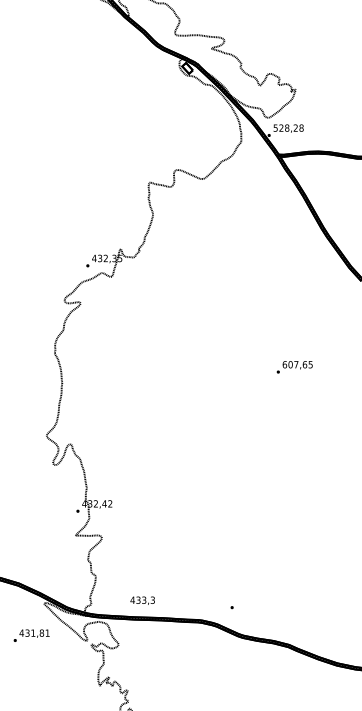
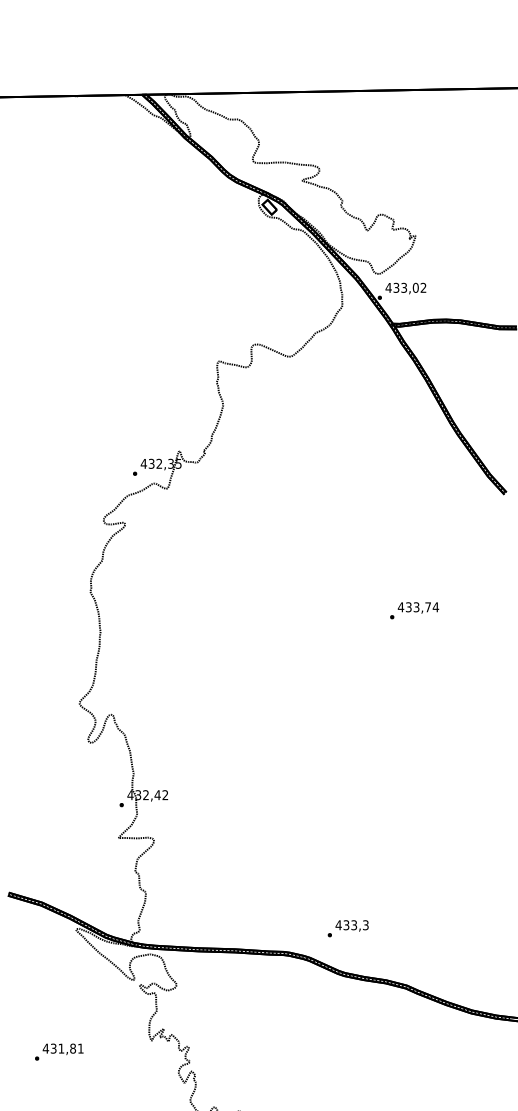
text: (288, 127) -> (405, 287), 528,28 -> 433,02
text: (297, 364) -> (418, 607), 607,65 -> 433,74
text: (142, 600) -> (351, 925), moved
text: (31, 635) -> (59, 1051), moved

